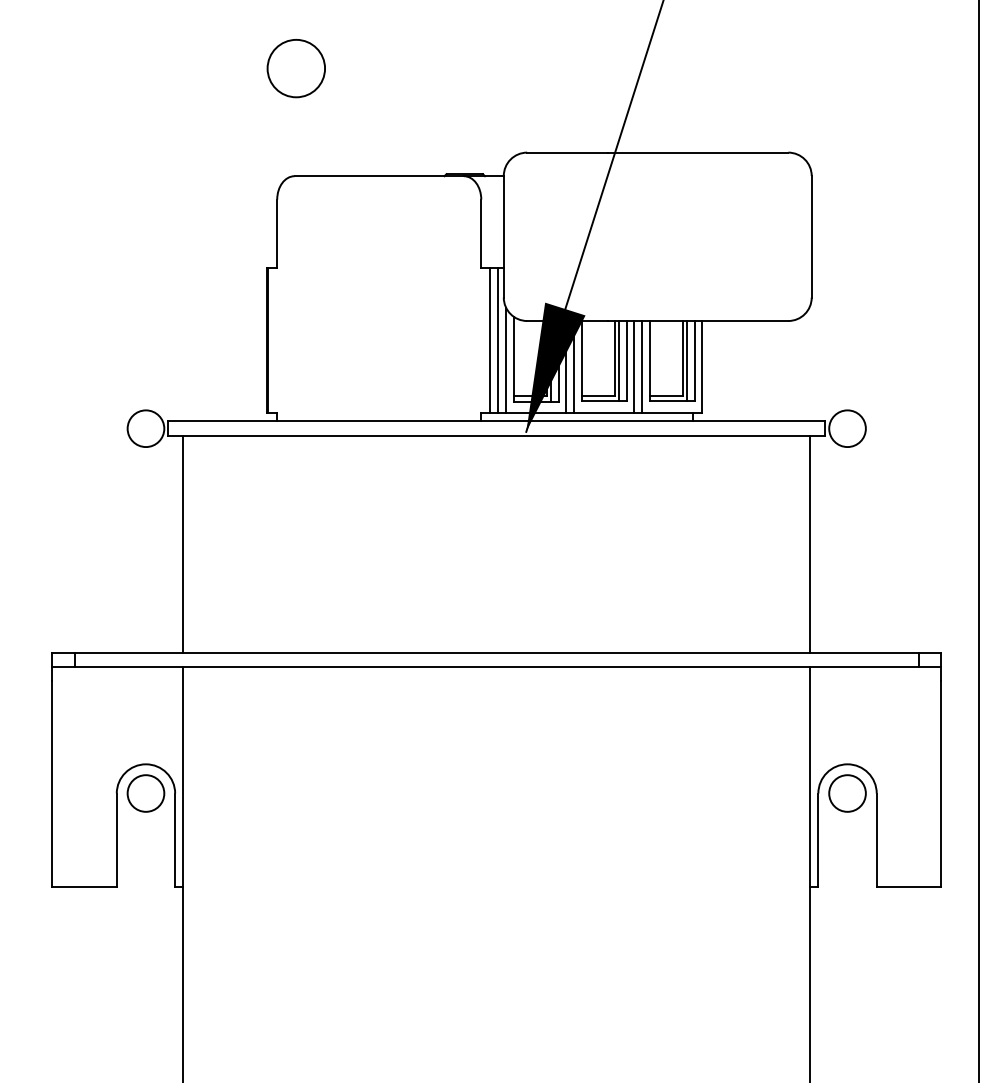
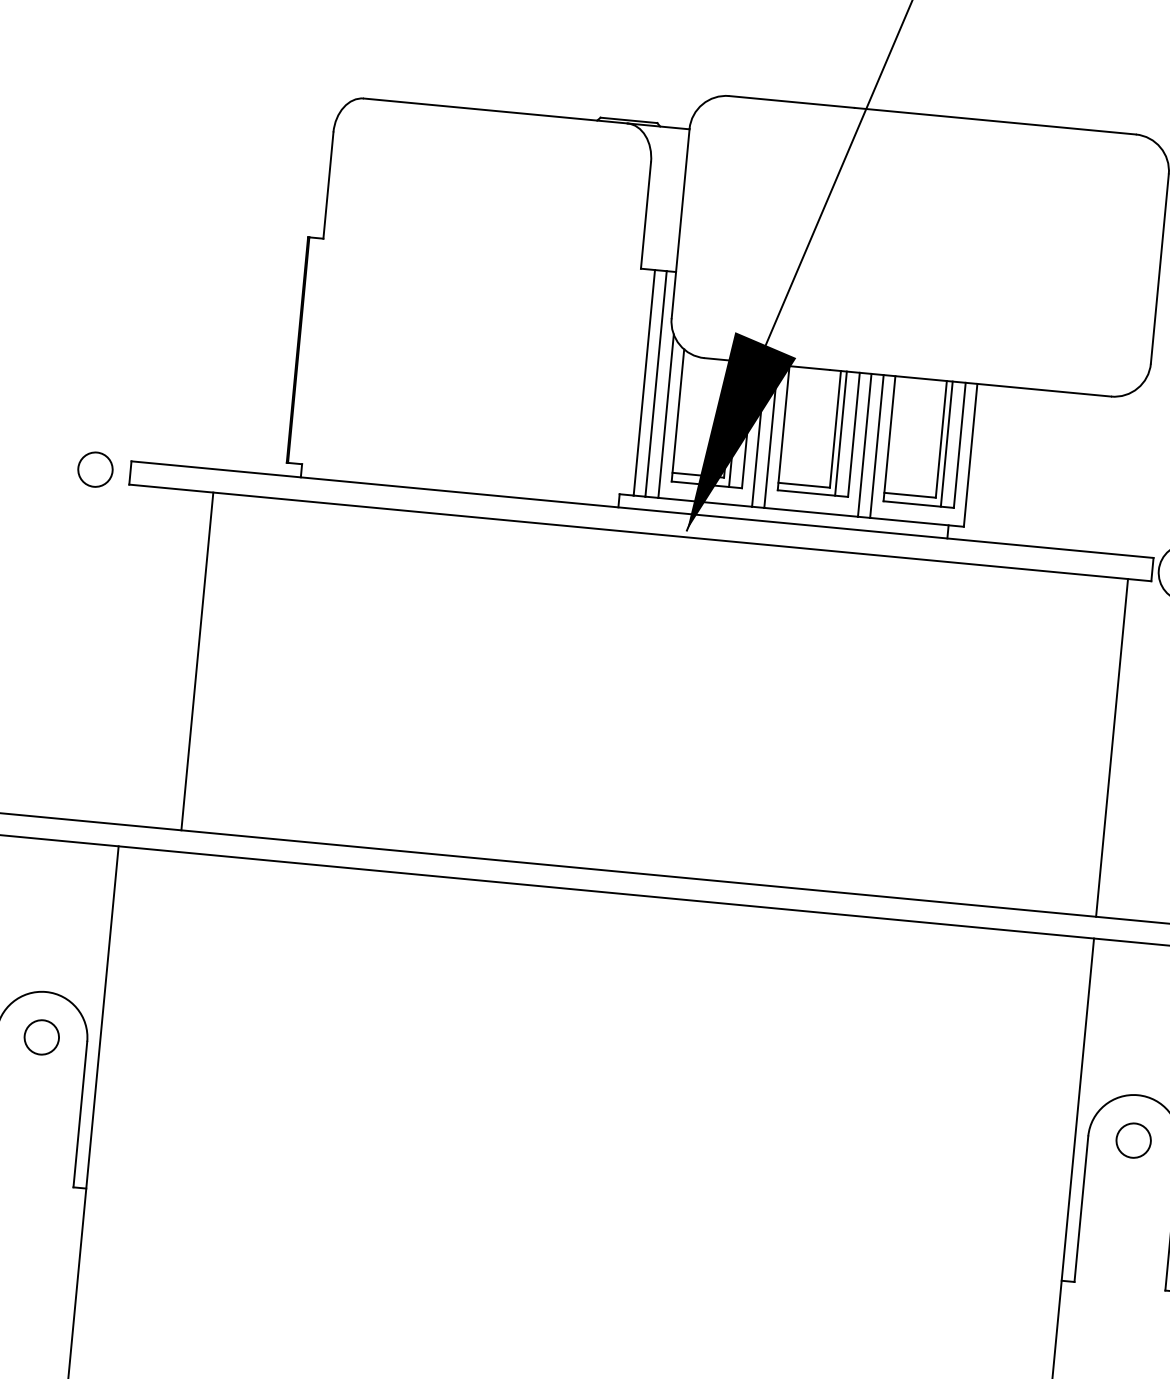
circle: (145, 428) -> (94, 469), size x0.6
line: (183, 544) -> (197, 661), moved
circle: (145, 793) -> (41, 1037), size x0.6
circle: (847, 793) -> (1133, 1140), size x0.6

